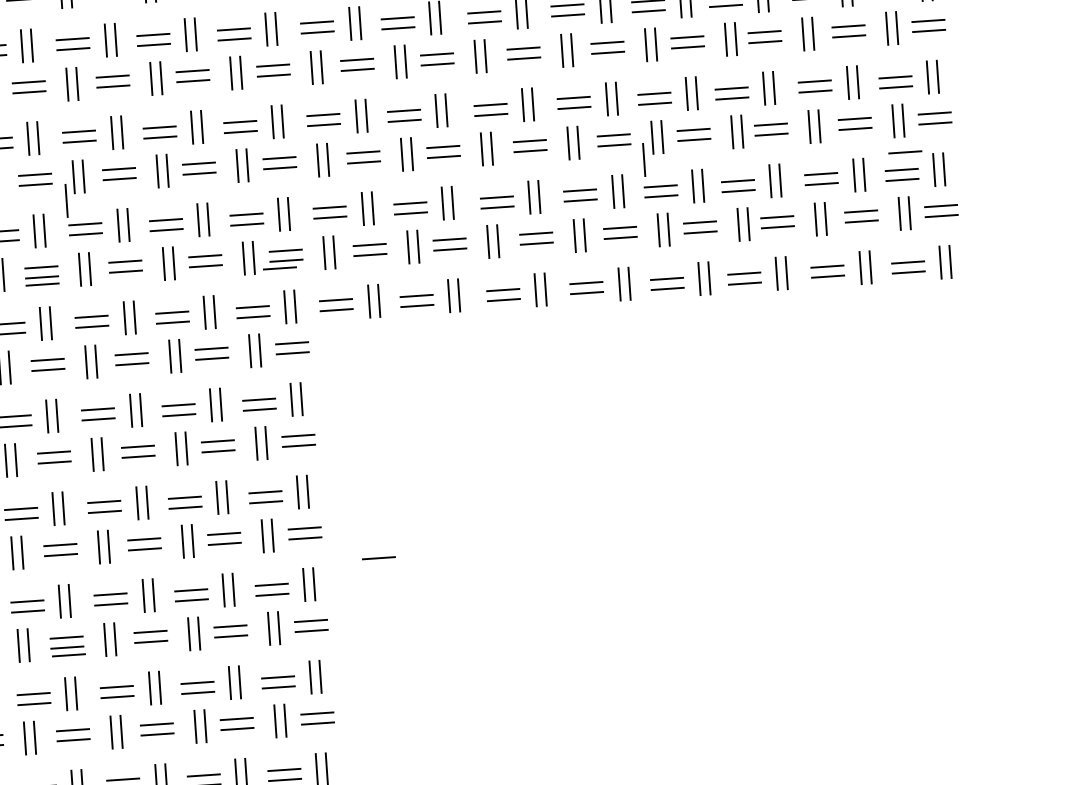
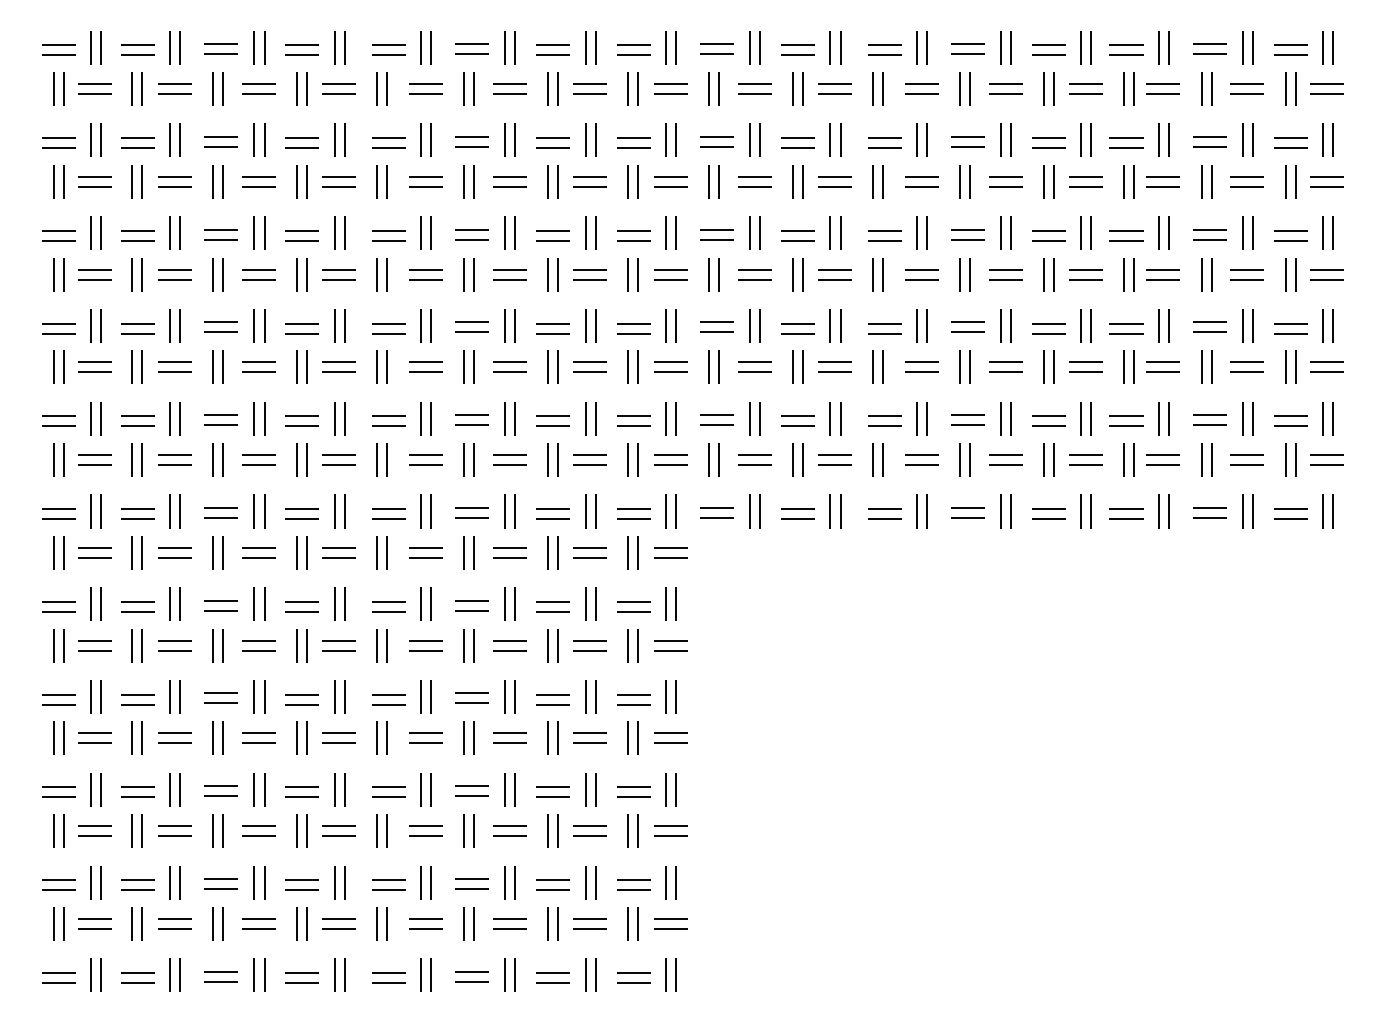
line: (904, 151) -> (1294, 398), removed
line: (643, 159) -> (1033, 388), removed
line: (65, 200) -> (454, 390), removed
line: (279, 267) -> (663, 471), removed
line: (42, 283) -> (425, 471), removed
line: (378, 557) -> (742, 767), removed
line: (68, 654) -> (426, 843), removed

